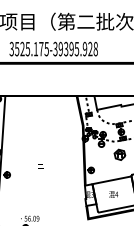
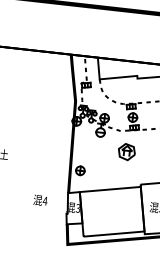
text: (113, 194) -> (40, 200), moved

